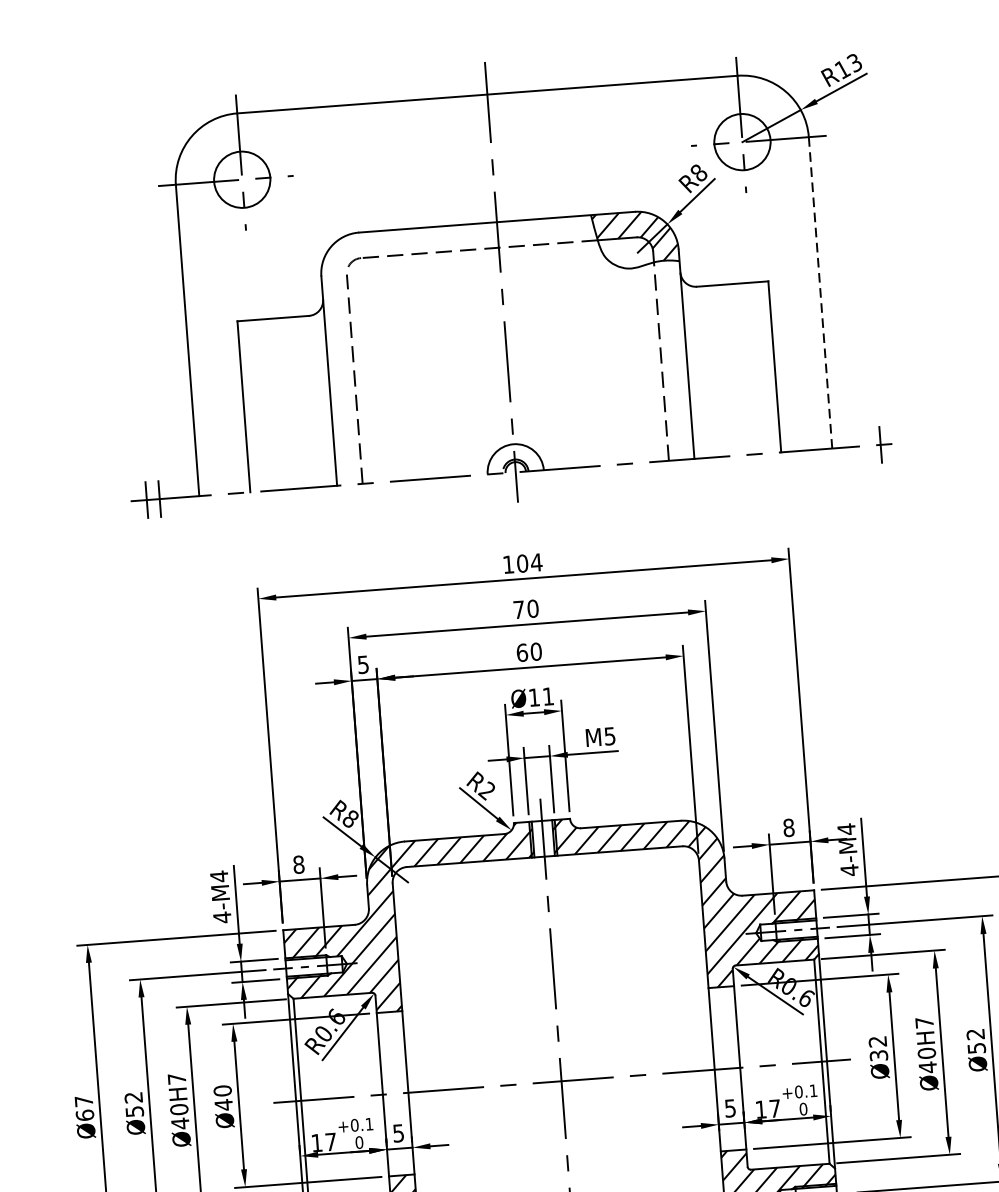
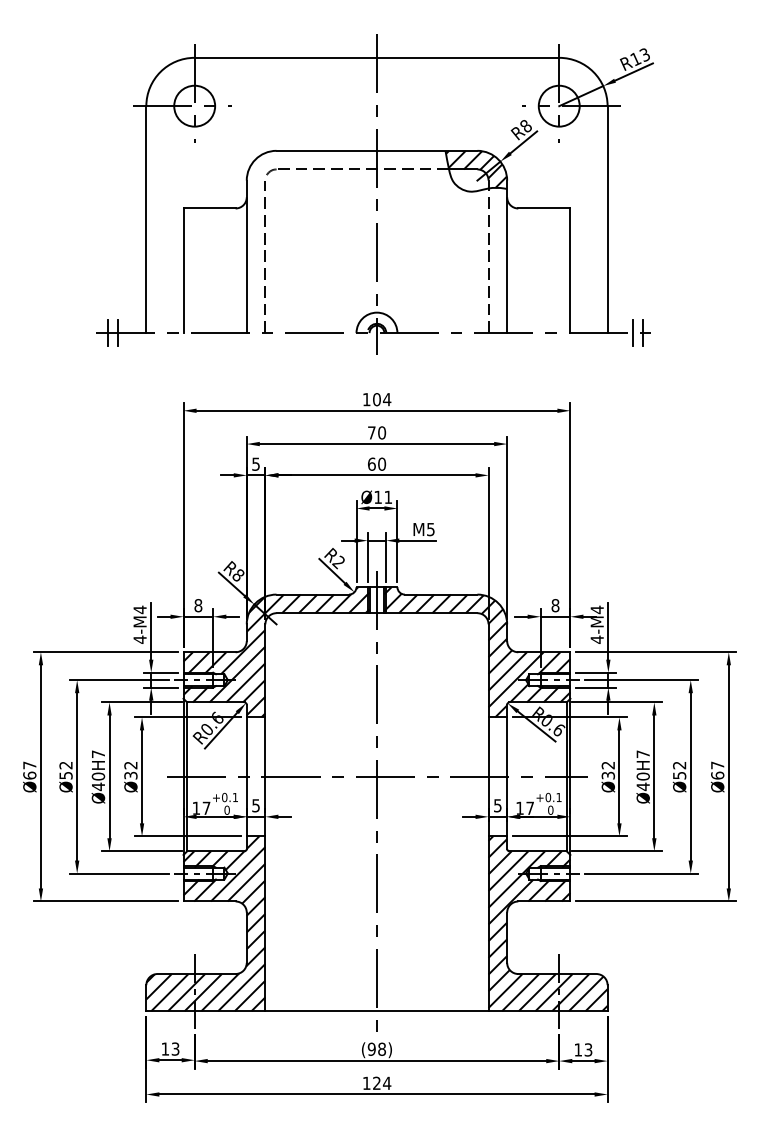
line: (820, 294) -> (607, 220), dashed -> solid
line: (867, 446) -> (633, 333), added
text: (222, 1097) -> (130, 770), Ø40 -> Ø32

